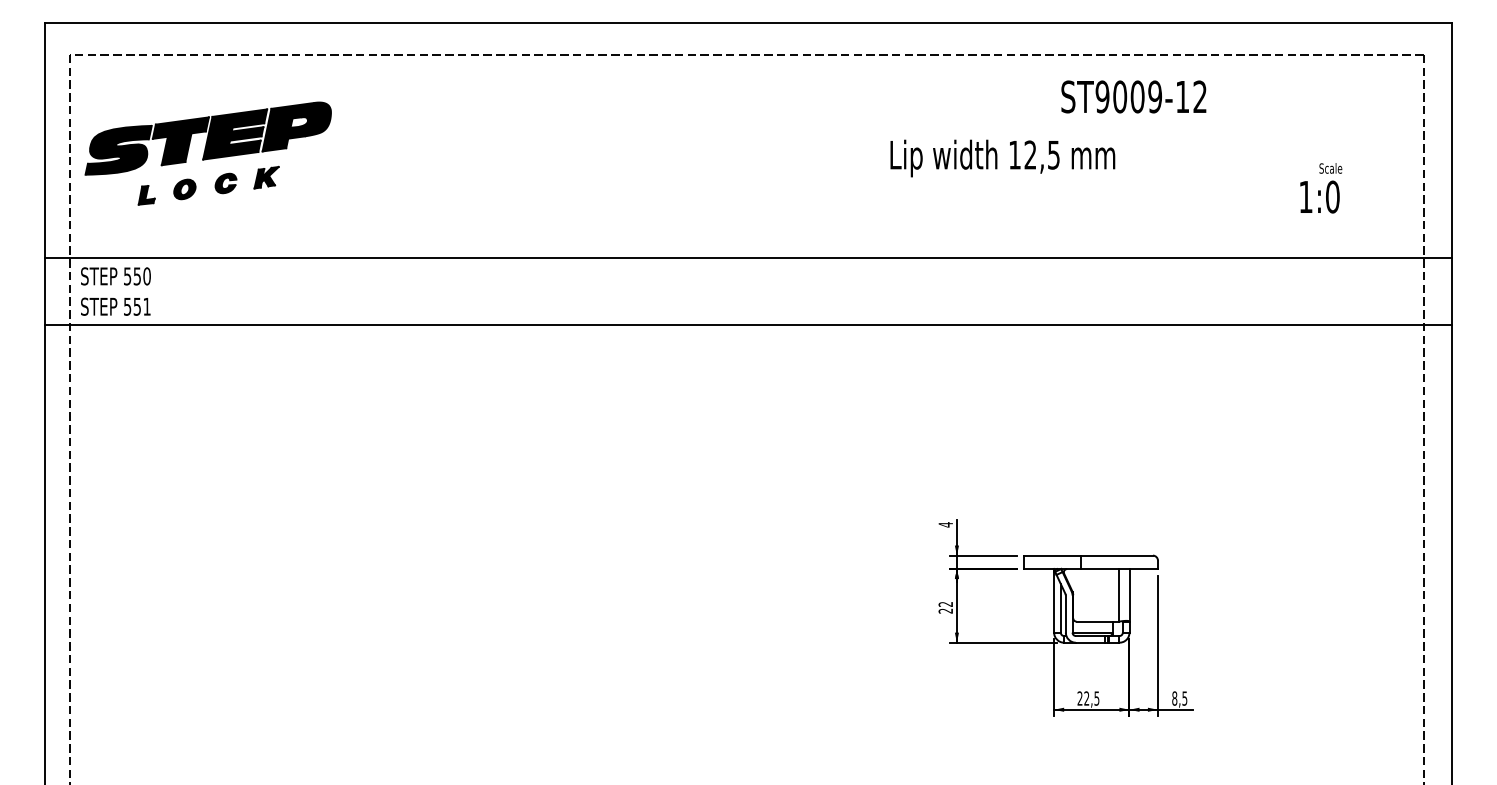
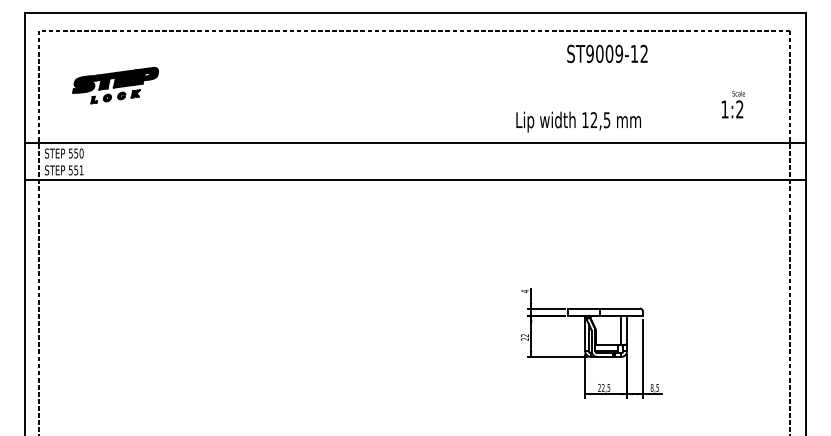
text: (1133, 96) -> (607, 53), moved
part: (208, 153) -> (115, 85), size x0.62
text: (1002, 157) -> (578, 121), moved
text: (1332, 197) -> (739, 109), 1:0 -> 1:2

